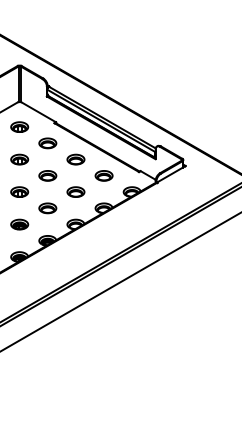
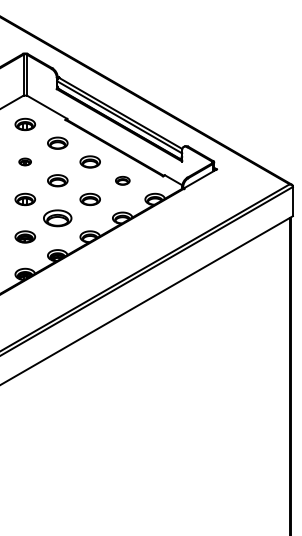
part: (18, 159) -> (24, 161), size x0.6
part: (103, 175) -> (122, 180), size x0.7
part: (47, 207) -> (57, 217), size x1.4

